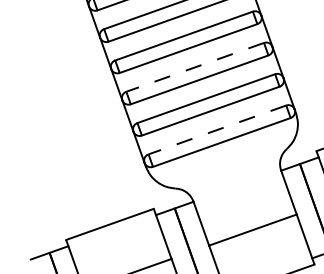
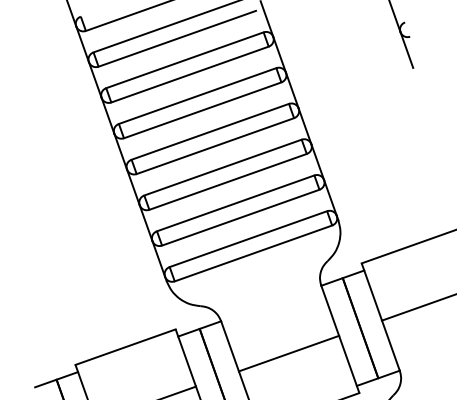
line: (195, 67) -> (223, 167), dashed -> solid
line: (217, 130) -> (248, 239), dashed -> solid

